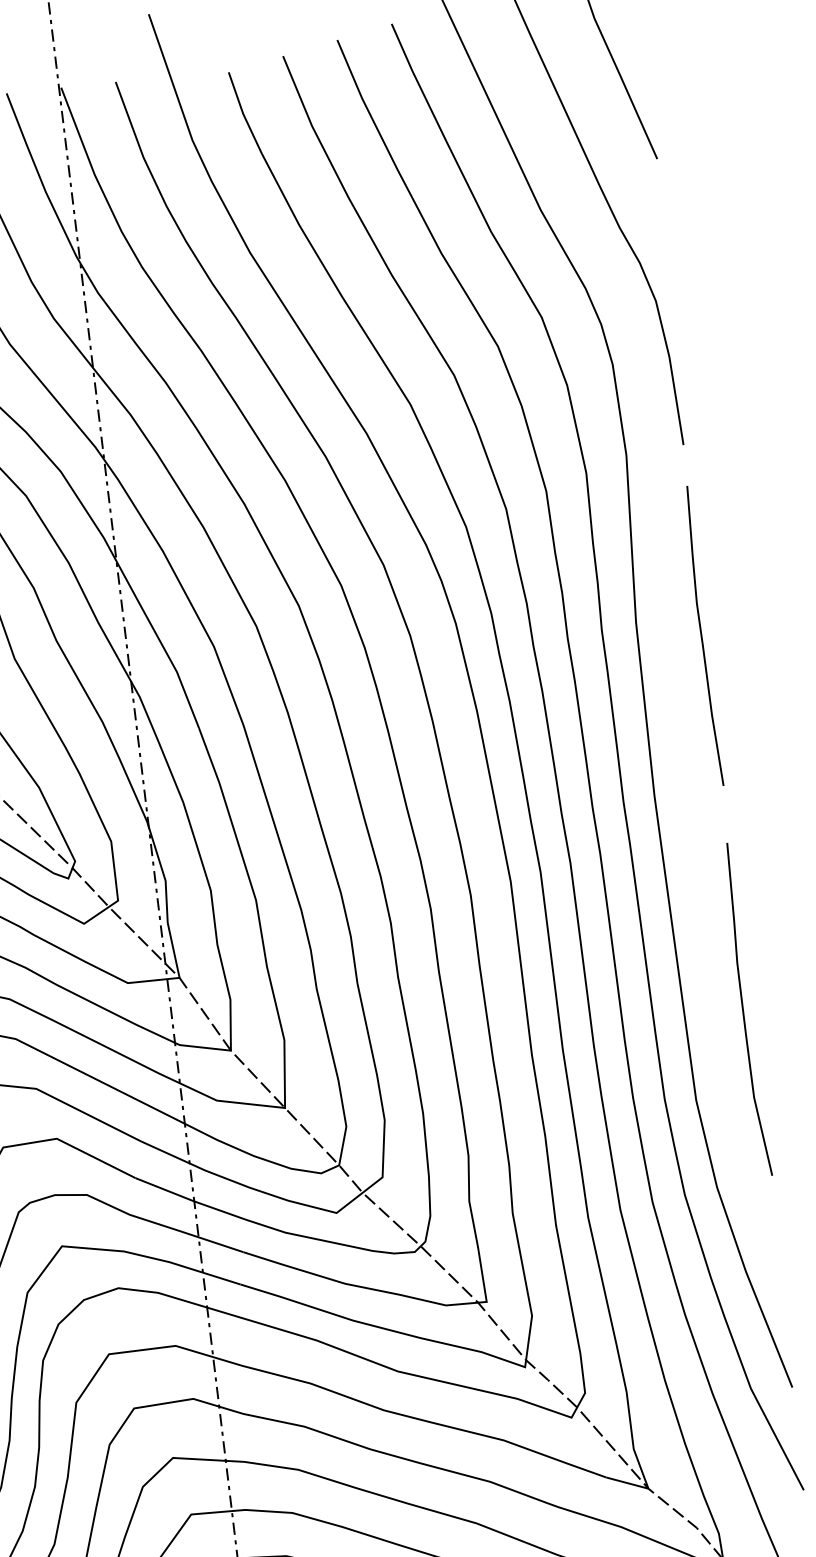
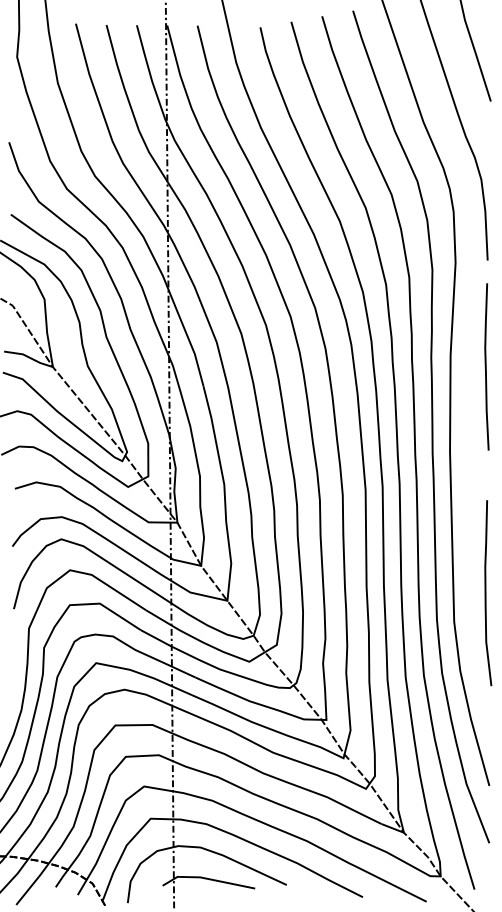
curve: (744, 1010) -> (486, 593), moved

